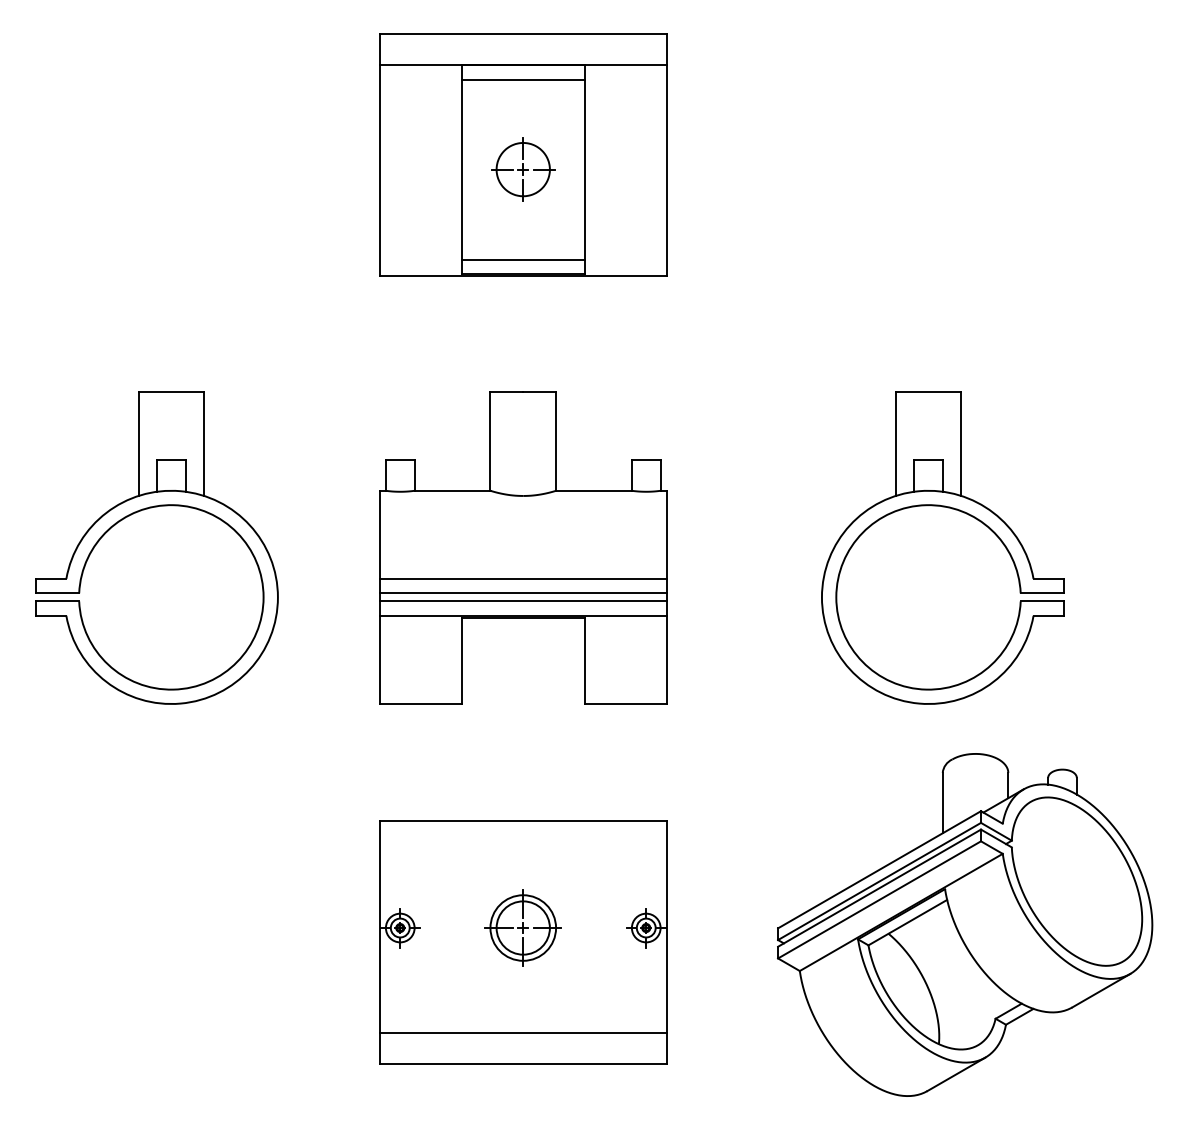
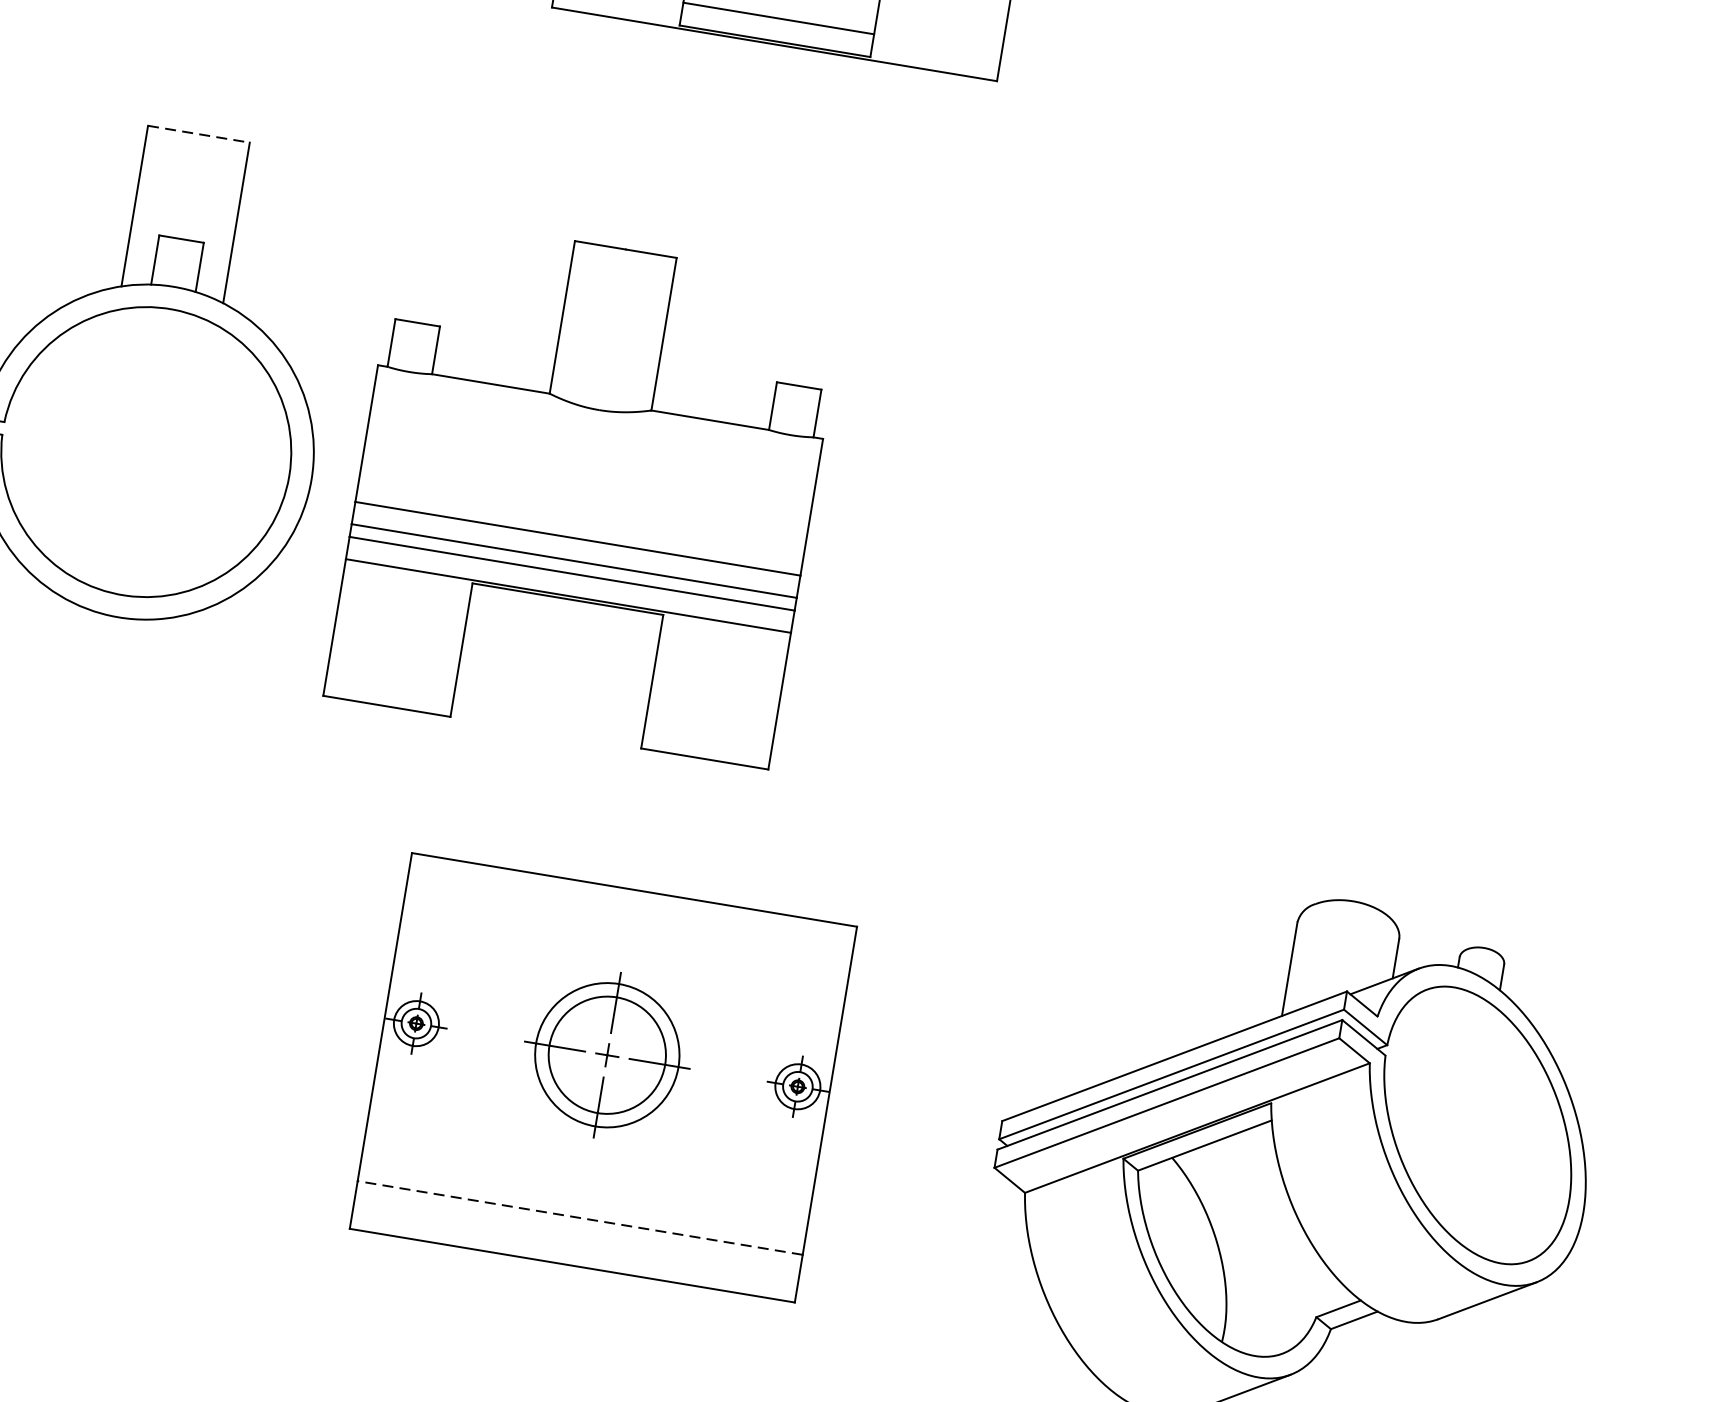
line: (171, 392) -> (199, 134), solid -> dashed
part: (955, 510) -> (1384, 518), removed
part: (523, 547) -> (586, 490), moved
part: (522, 927) -> (606, 1054), size x1.4
line: (522, 1033) -> (578, 1218), solid -> dashed

